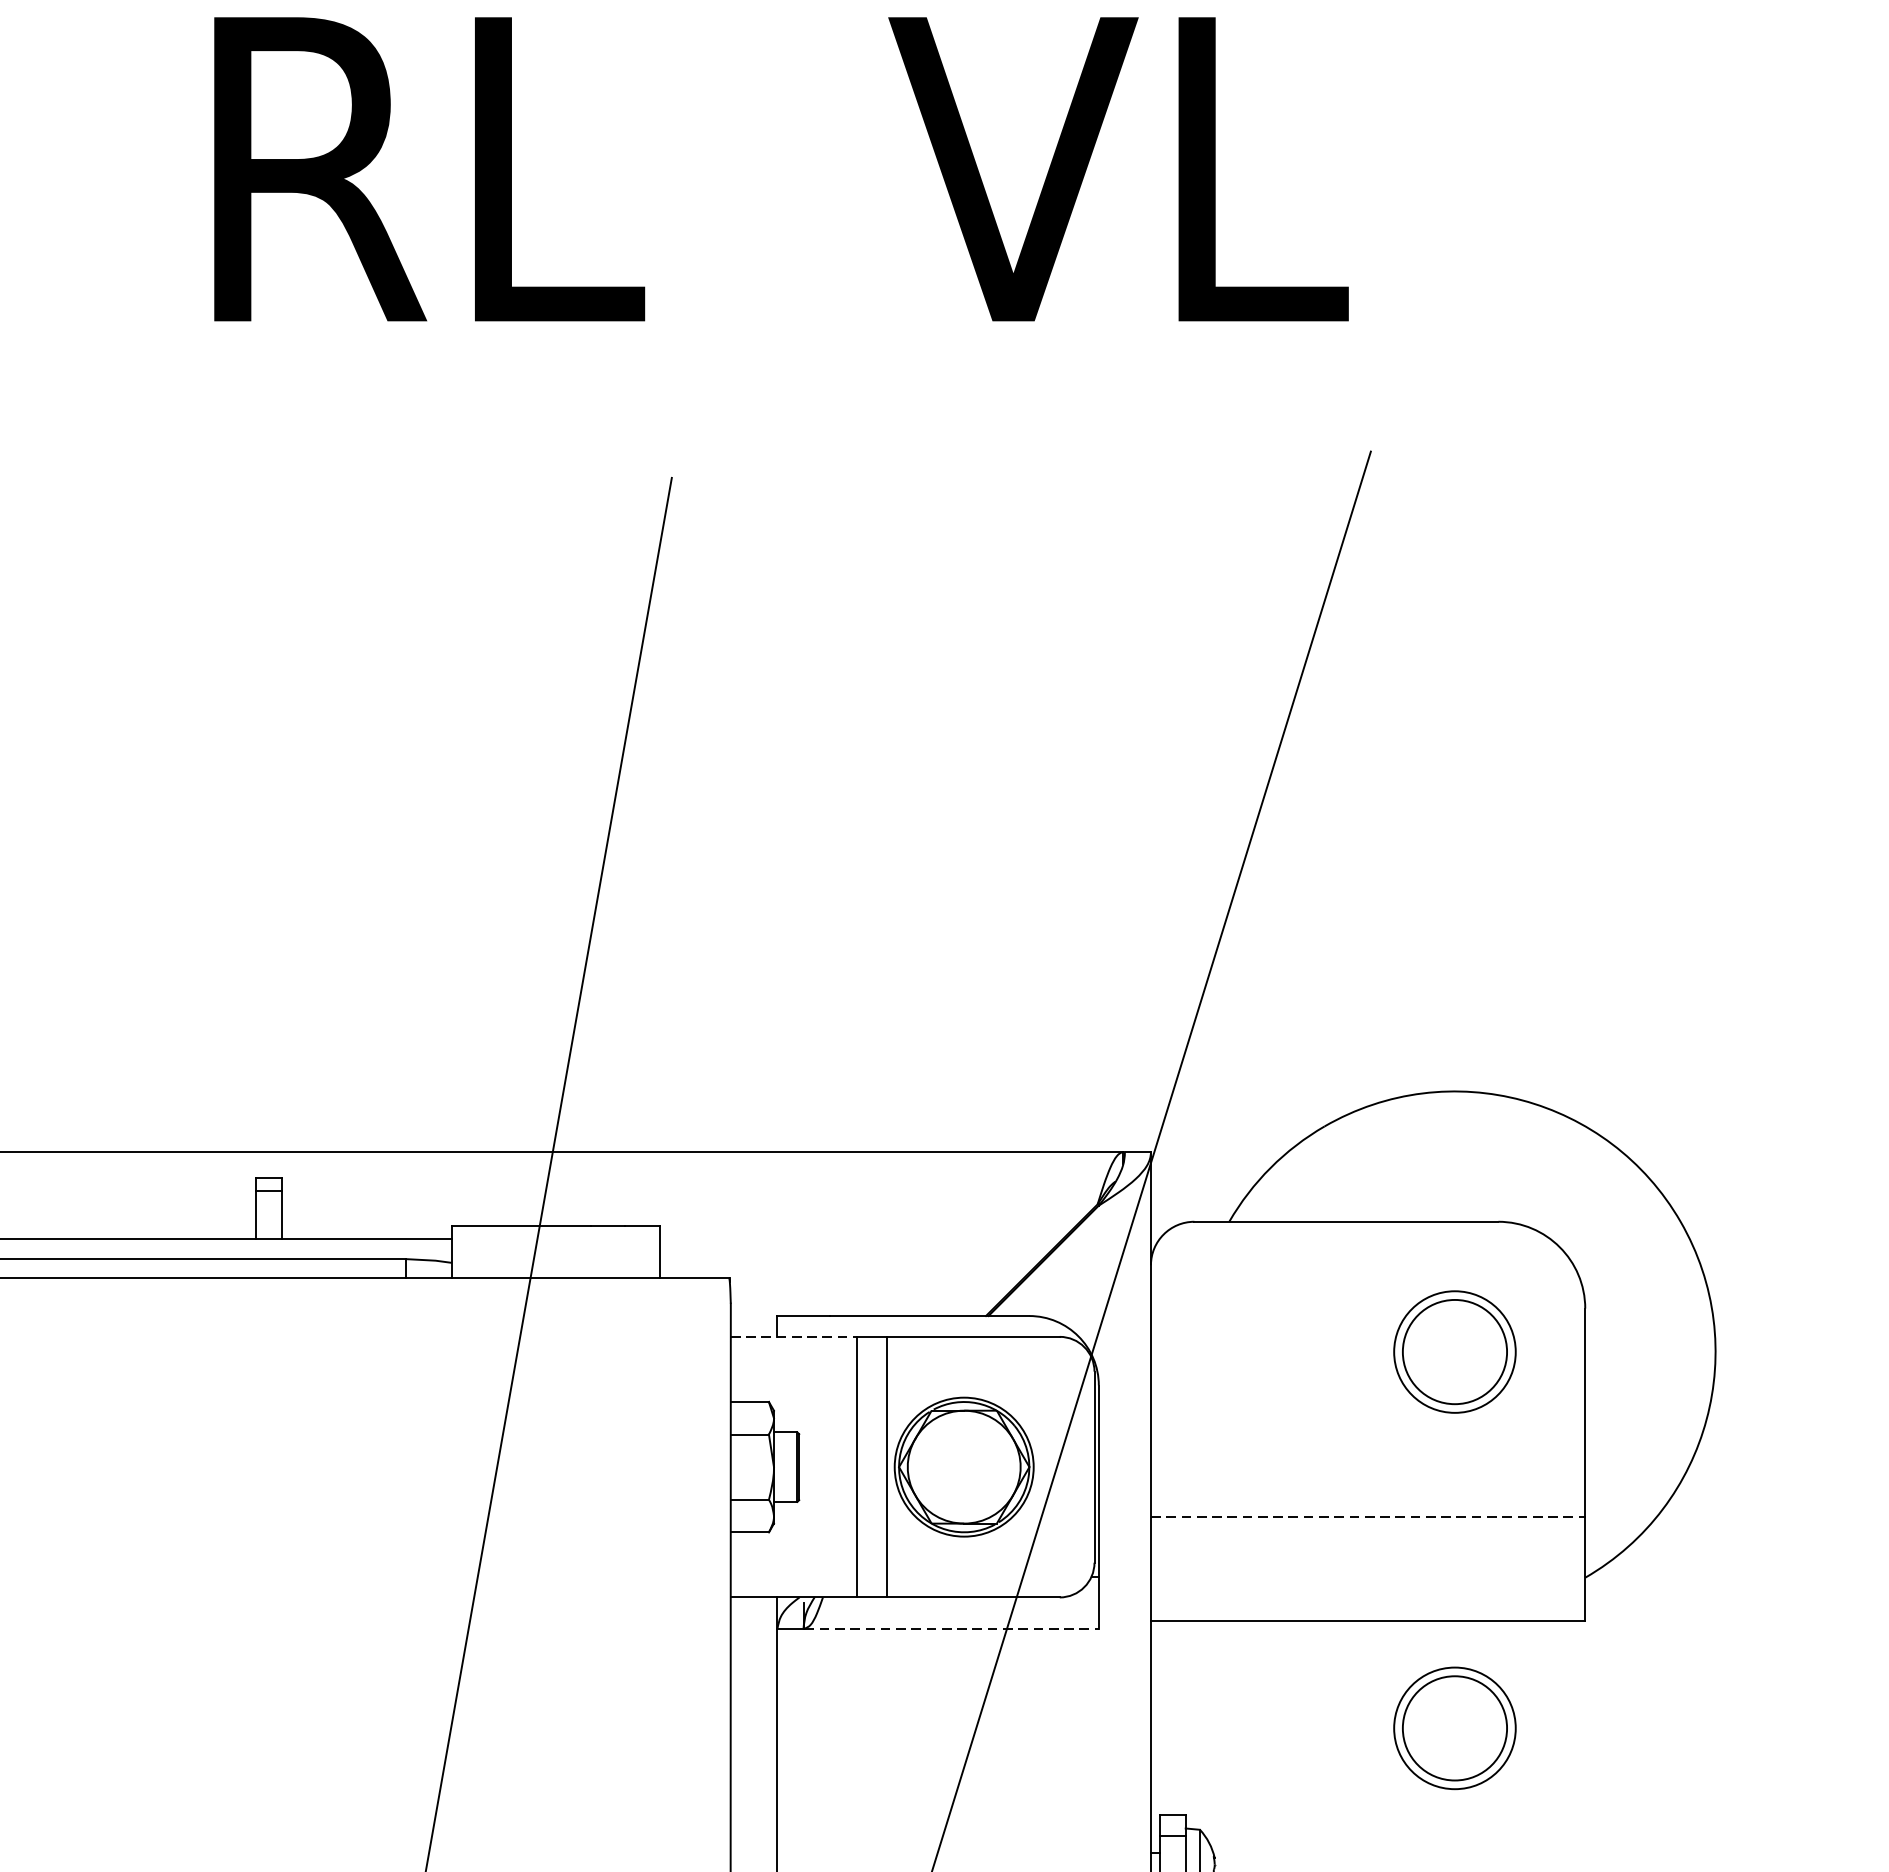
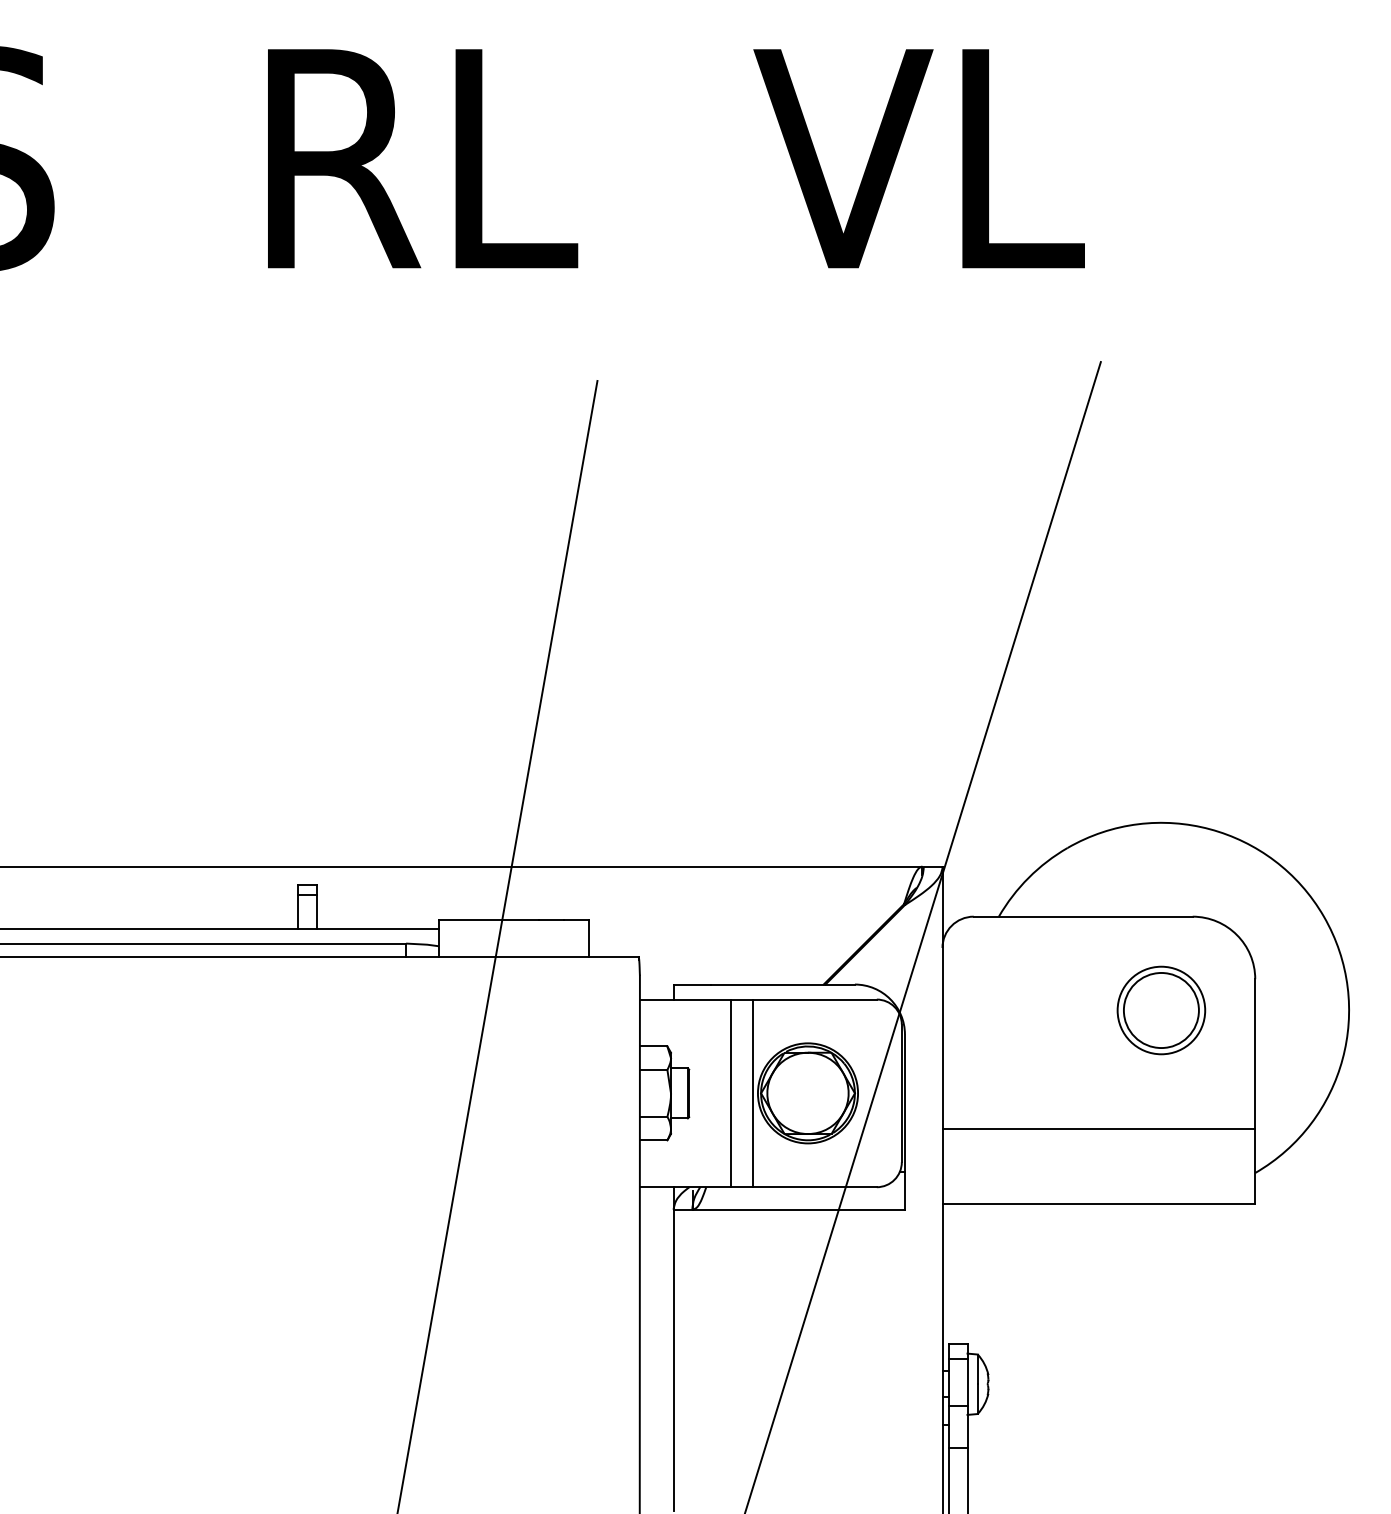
line: (794, 1336) -> (685, 999), dashed -> solid
line: (1368, 1517) -> (1099, 1129), dashed -> solid
line: (952, 1628) -> (799, 1209), dashed -> solid
part: (1455, 1728) -> (1161, 1281), removed

